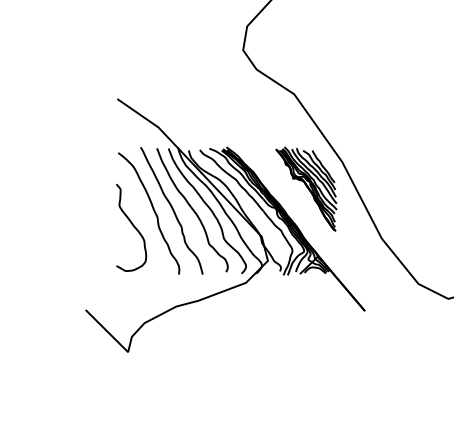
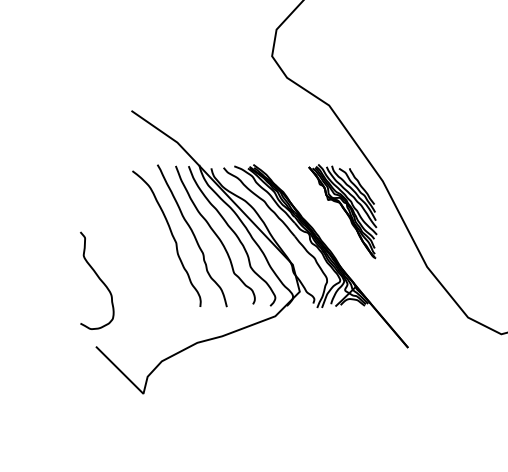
curve: (132, 225) -> (98, 278), moved

